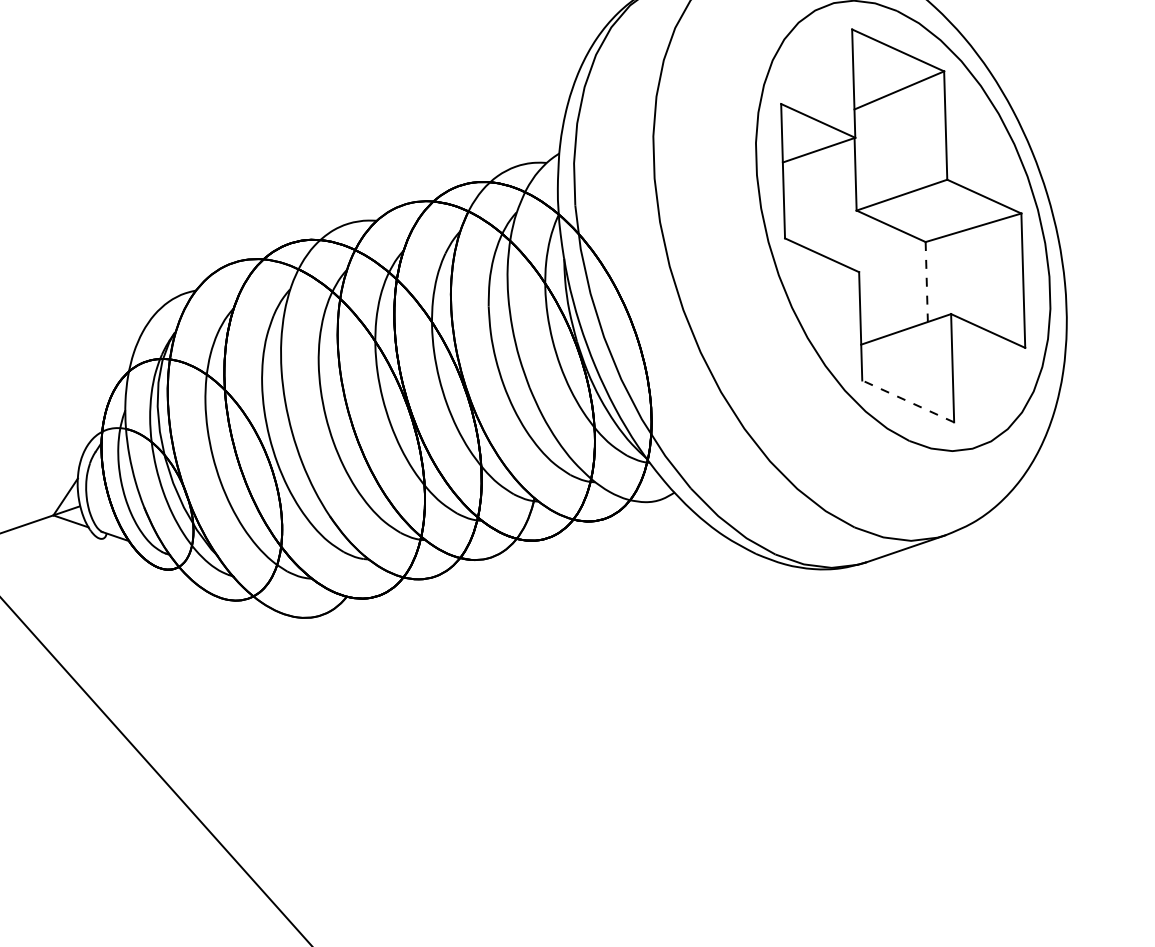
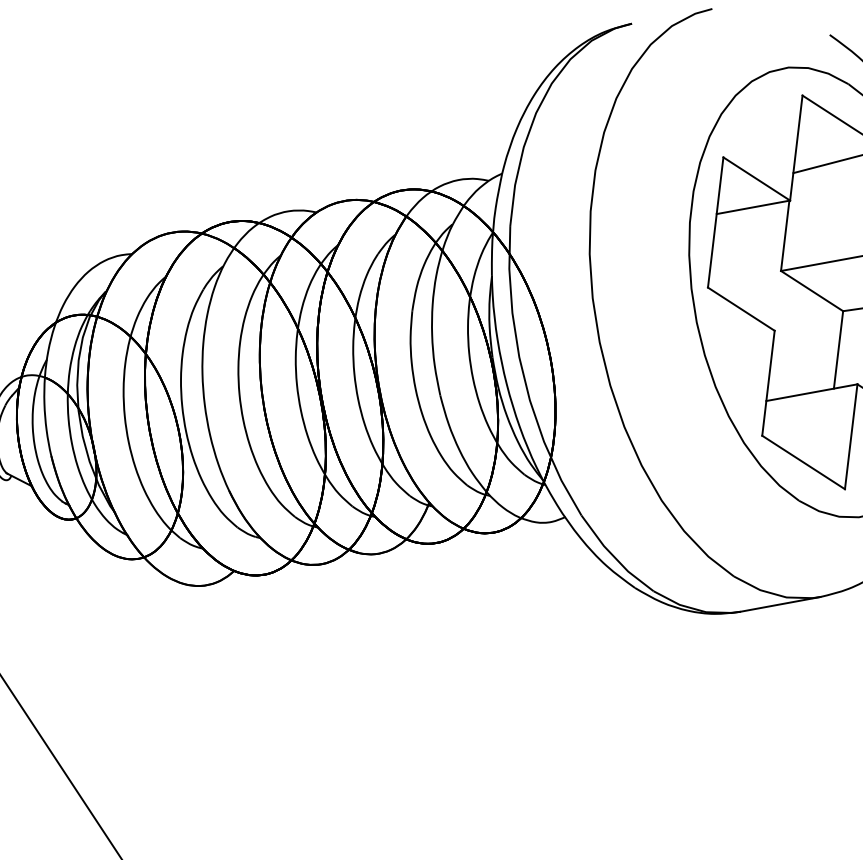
line: (926, 282) -> (838, 350), dashed -> solid
line: (907, 401) -> (802, 462), dashed -> solid

